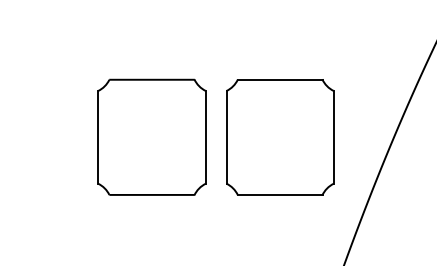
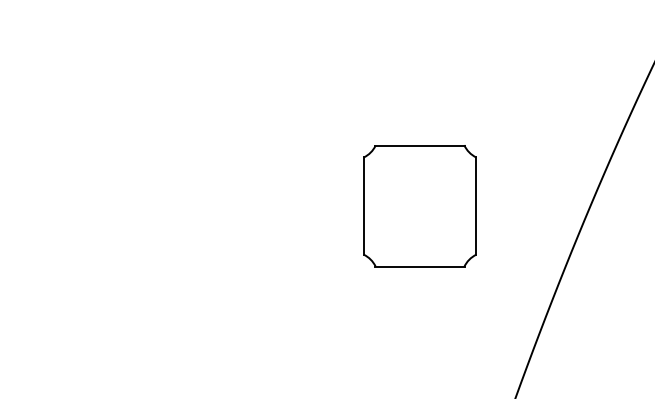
part: (151, 136) -> (227, 204), removed
part: (280, 137) -> (420, 206), size x0.7

